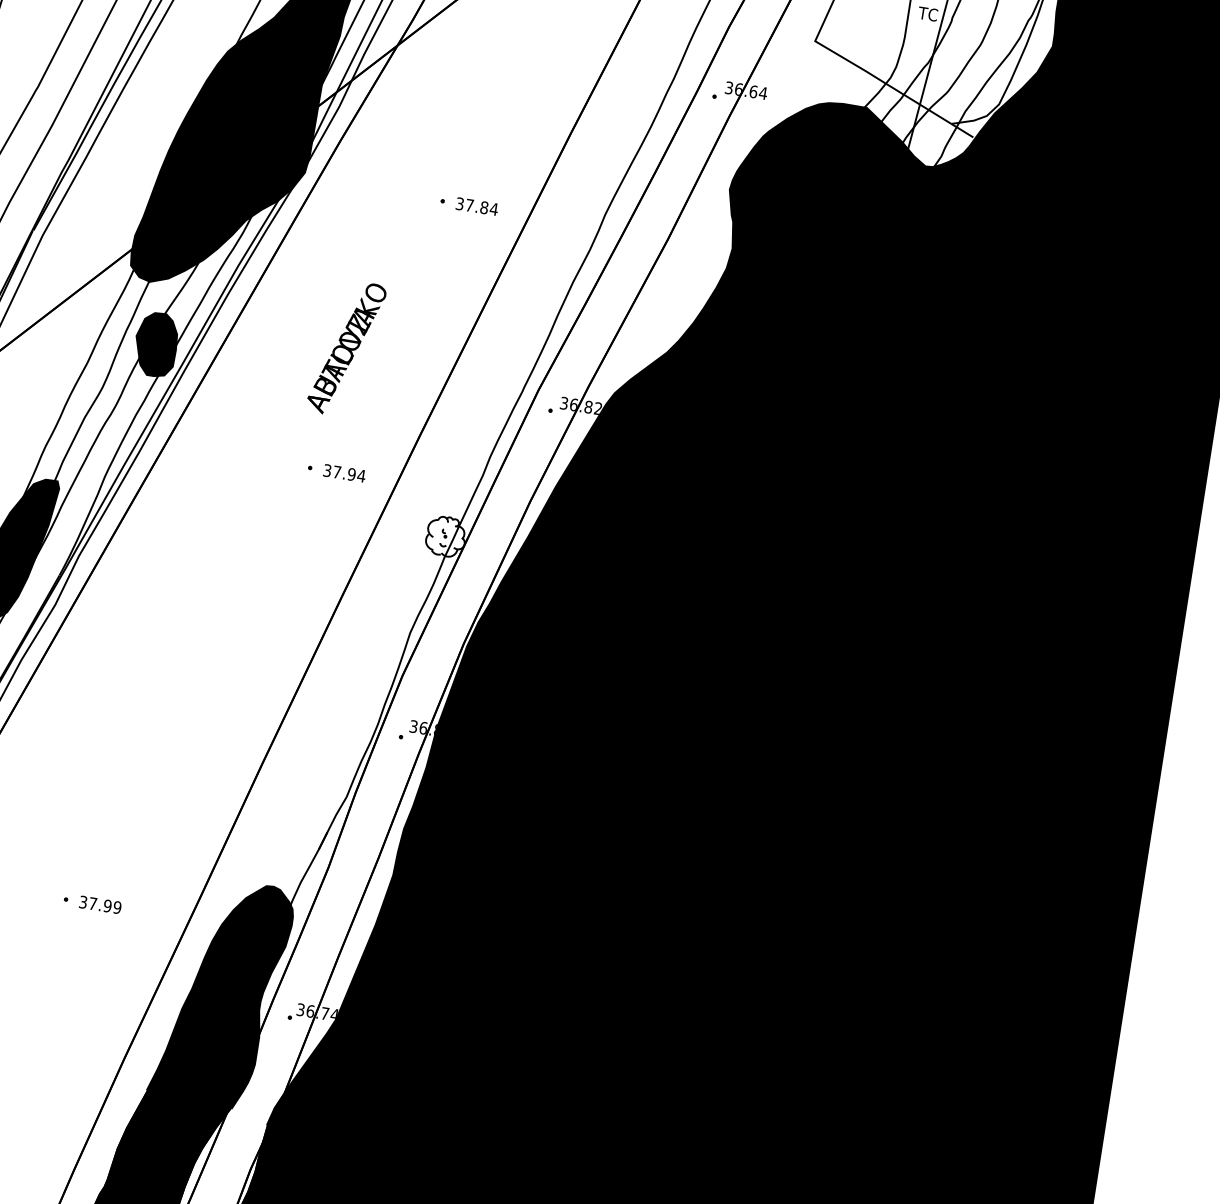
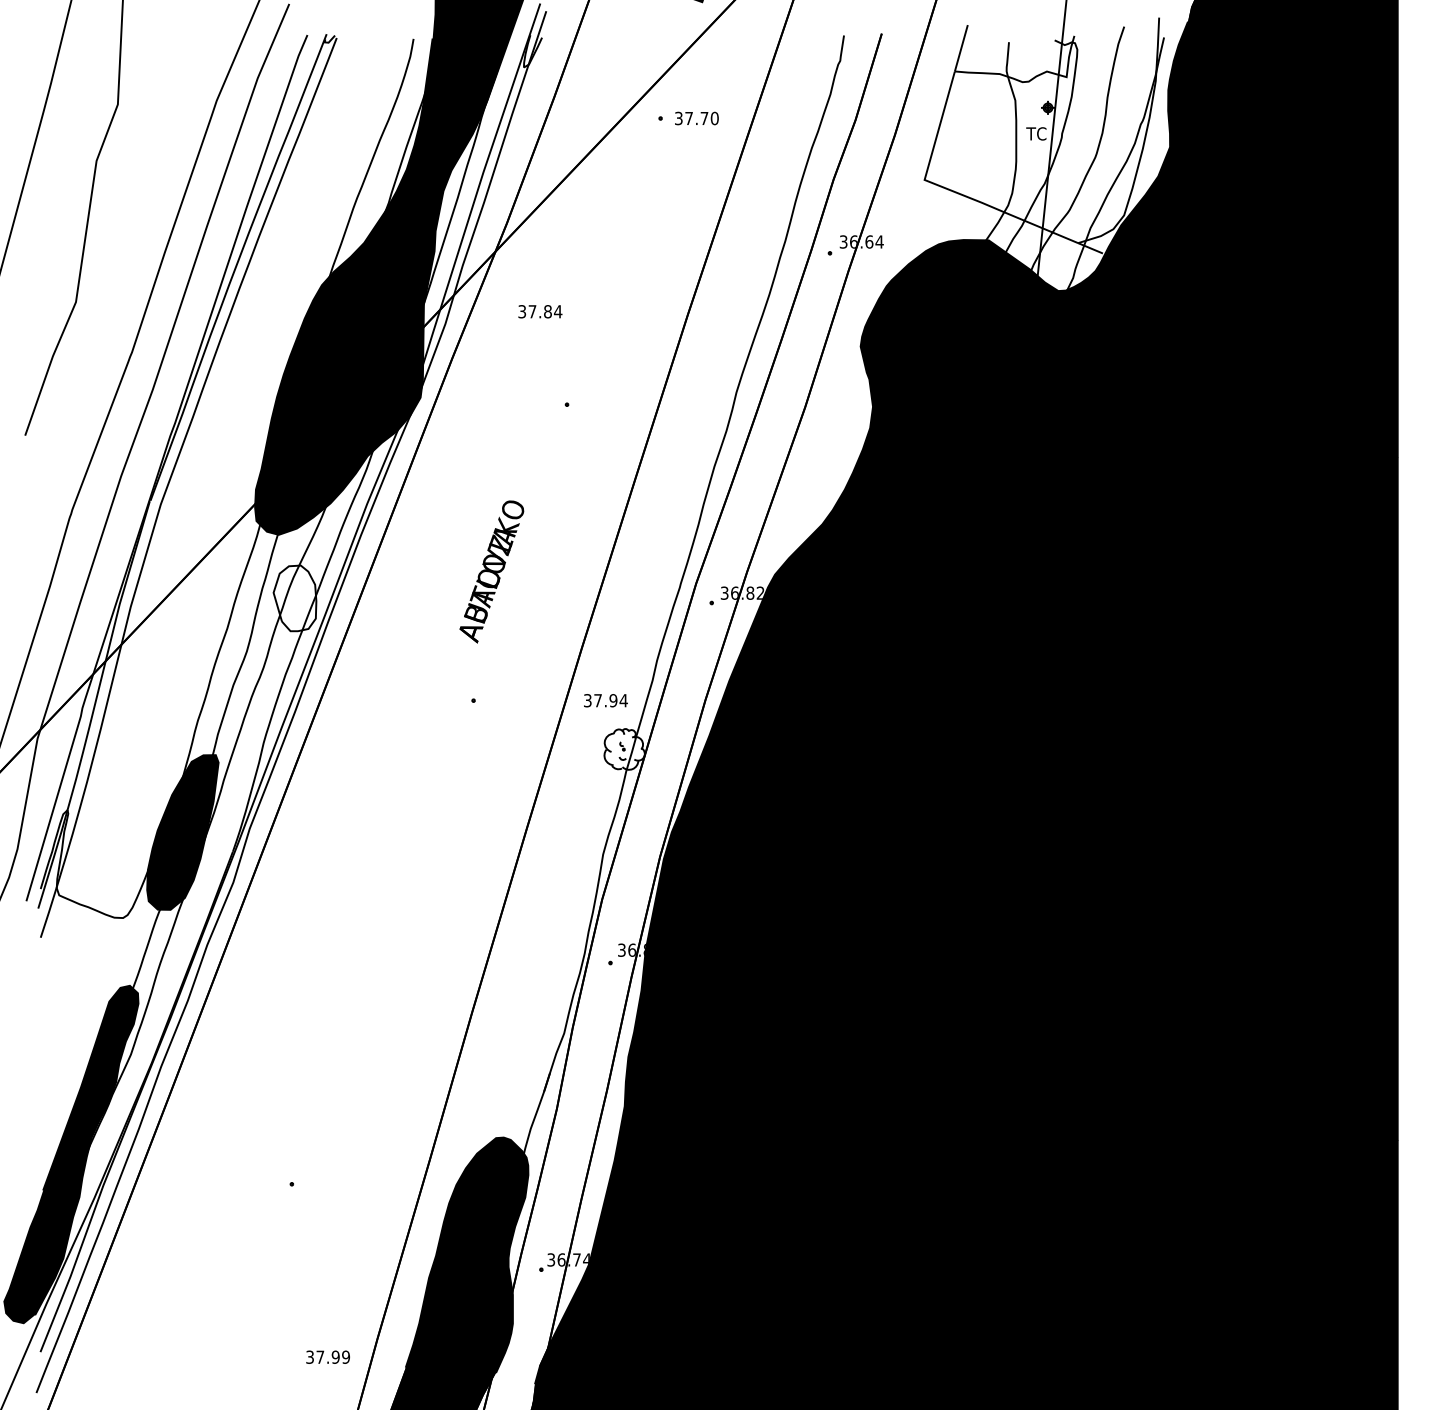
text: (477, 206) -> (540, 311), moved
fill: (155, 344) -> (294, 598), removed
text: (344, 473) -> (605, 700), moved
text: (99, 904) -> (327, 1356), moved

